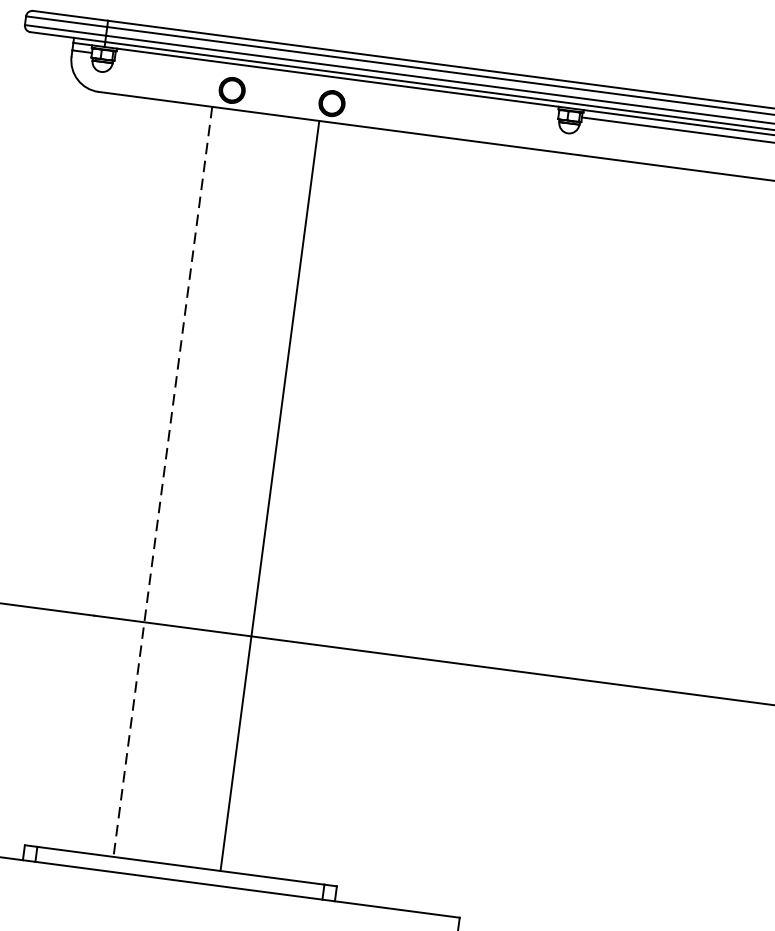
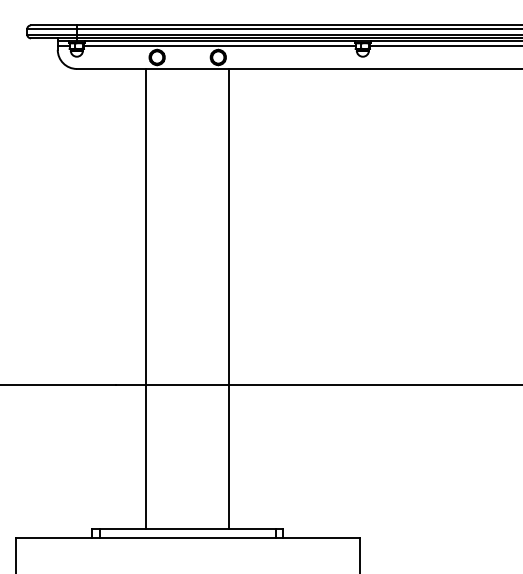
line: (336, 85) -> (219, 46), added
line: (162, 481) -> (146, 298), dashed -> solid
line: (270, 495) -> (229, 298), moved

